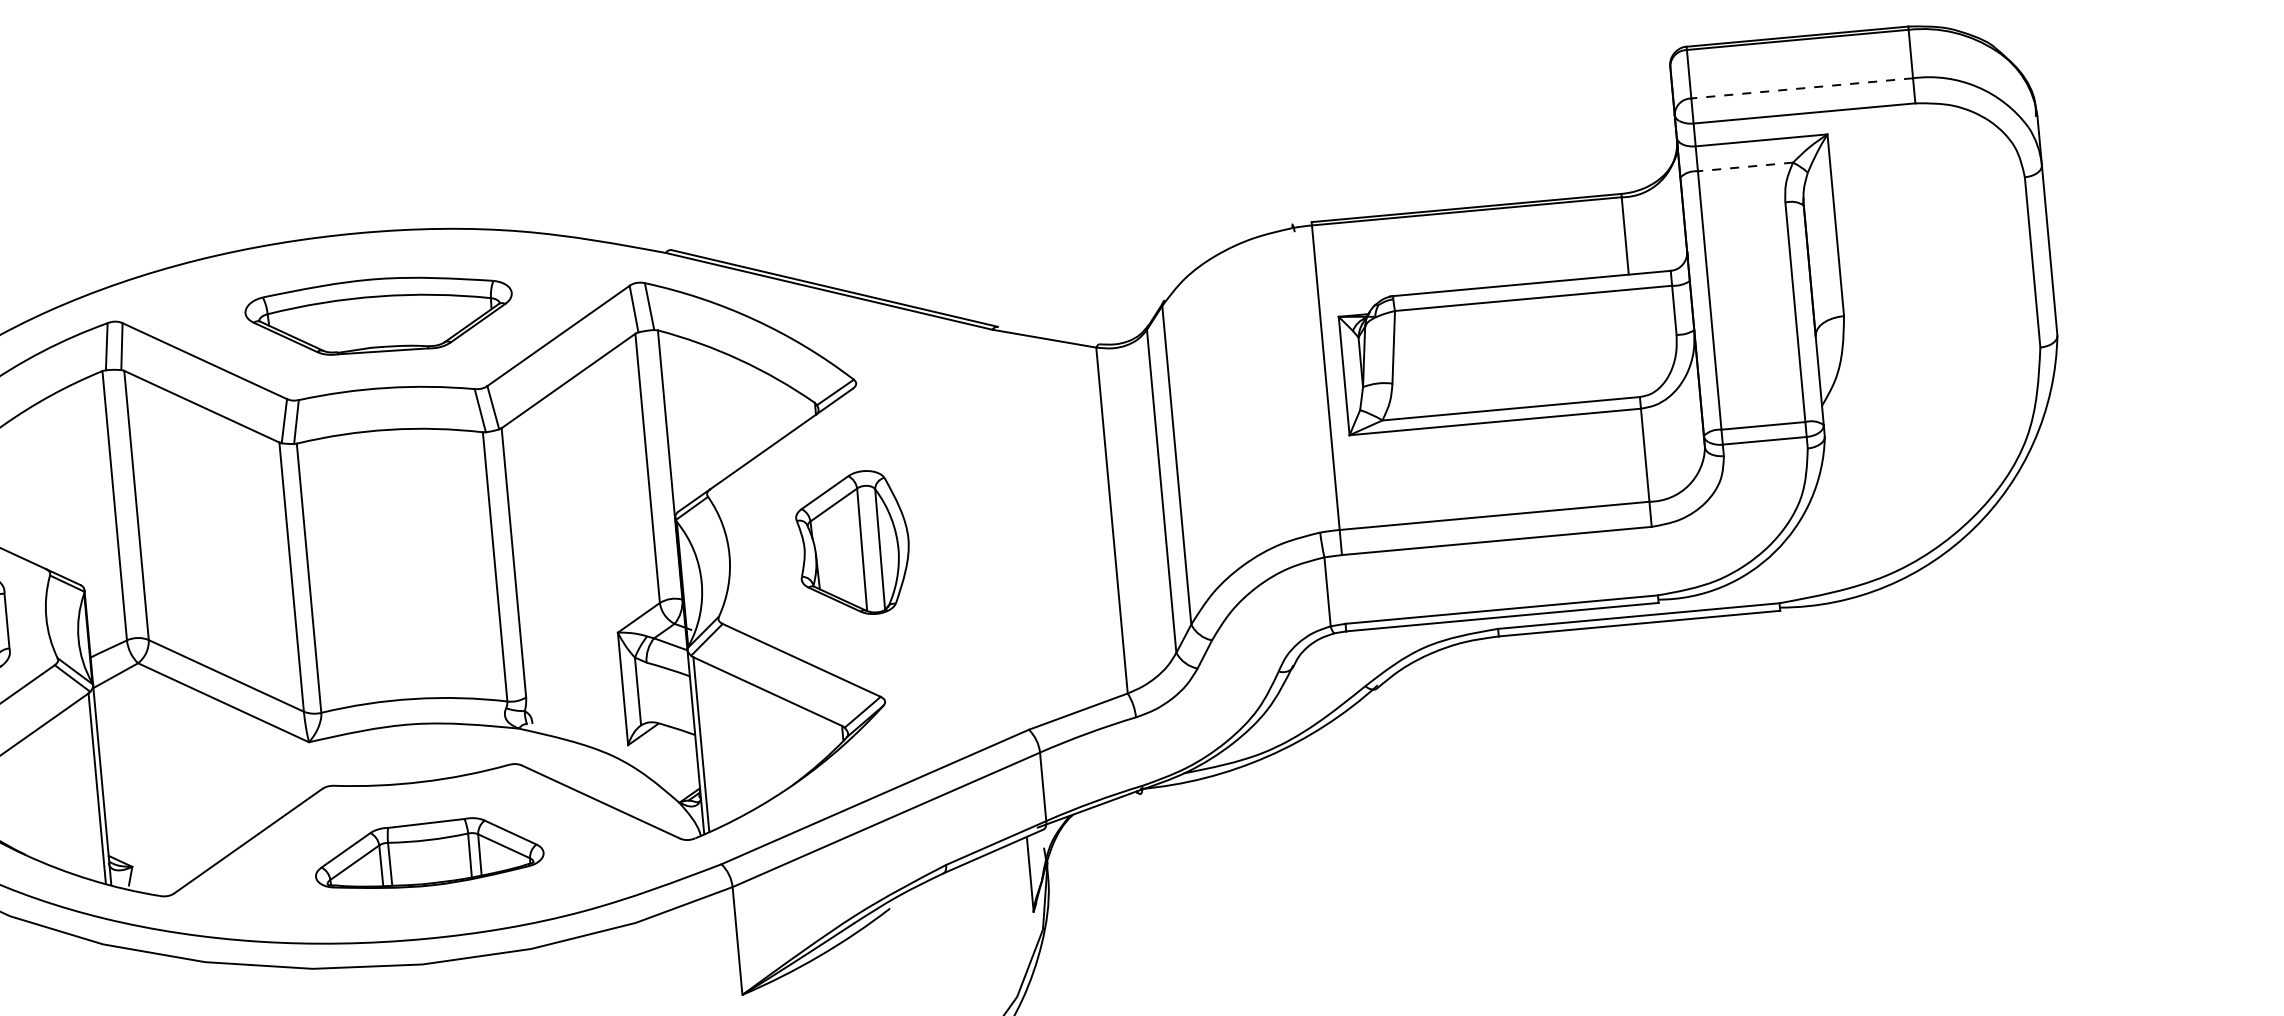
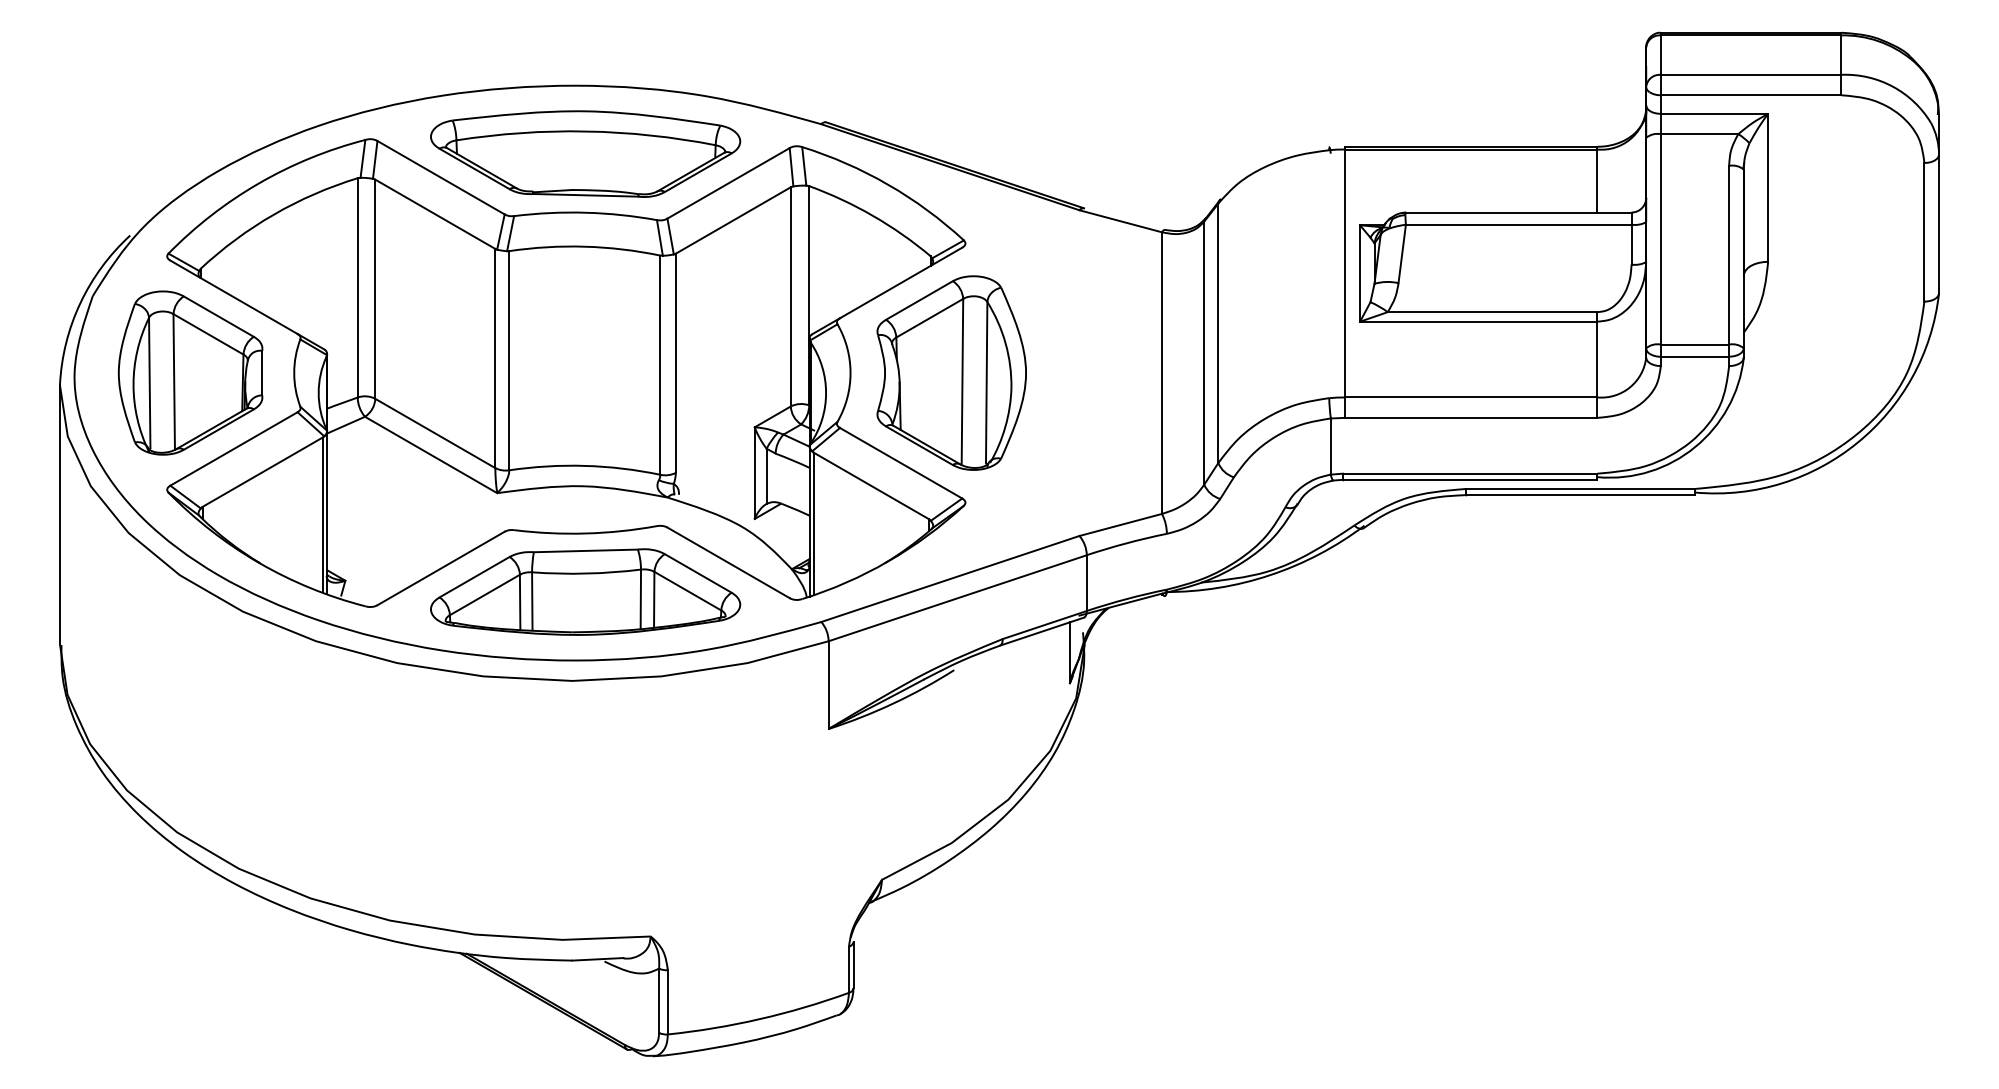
line: (1801, 88) -> (1750, 74), dashed -> solid
line: (1745, 167) -> (1699, 134), dashed -> solid
part: (379, 315) -> (585, 153), size x1.43
part: (853, 543) -> (951, 372), size x1.67
part: (428, 853) -> (585, 591), size x1.67

